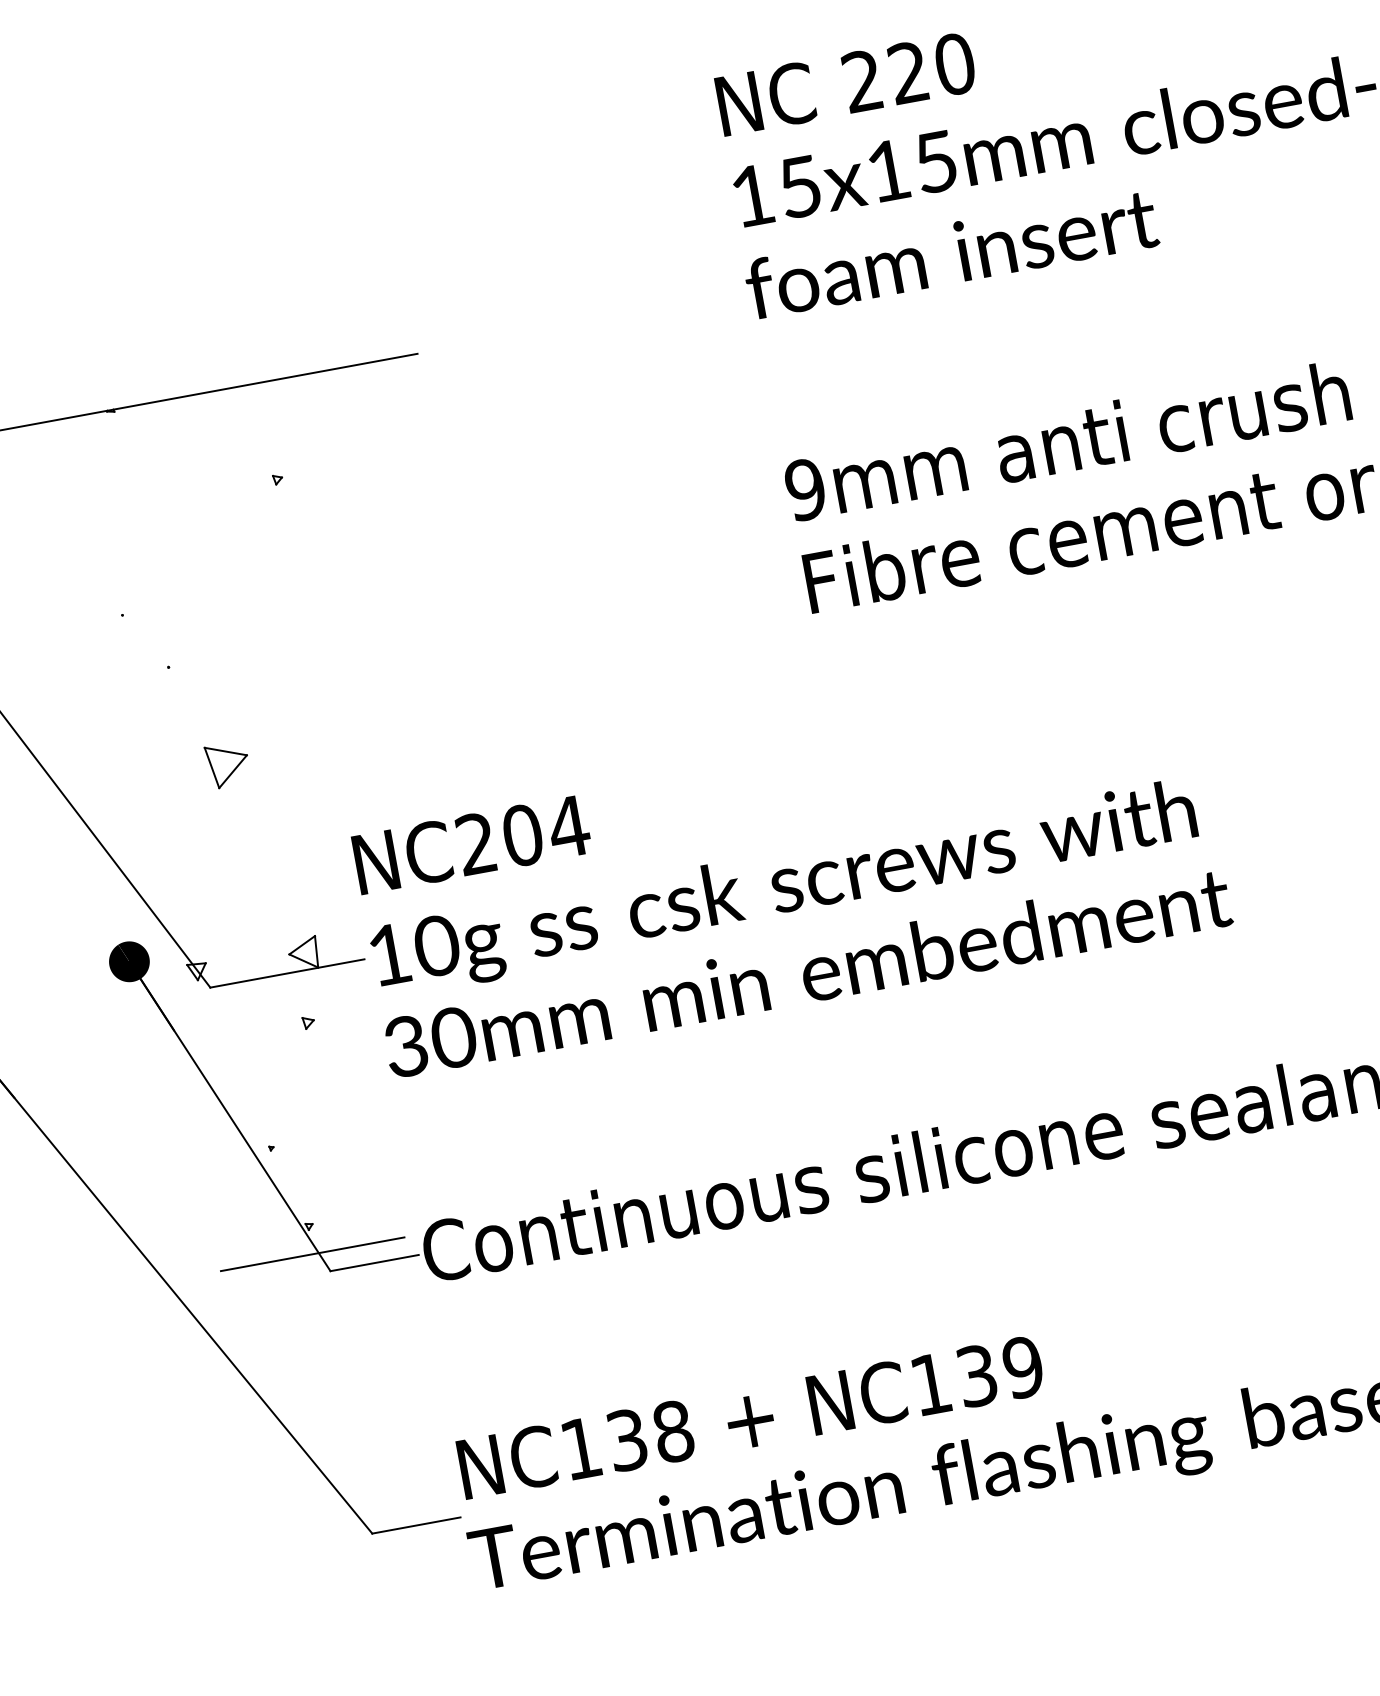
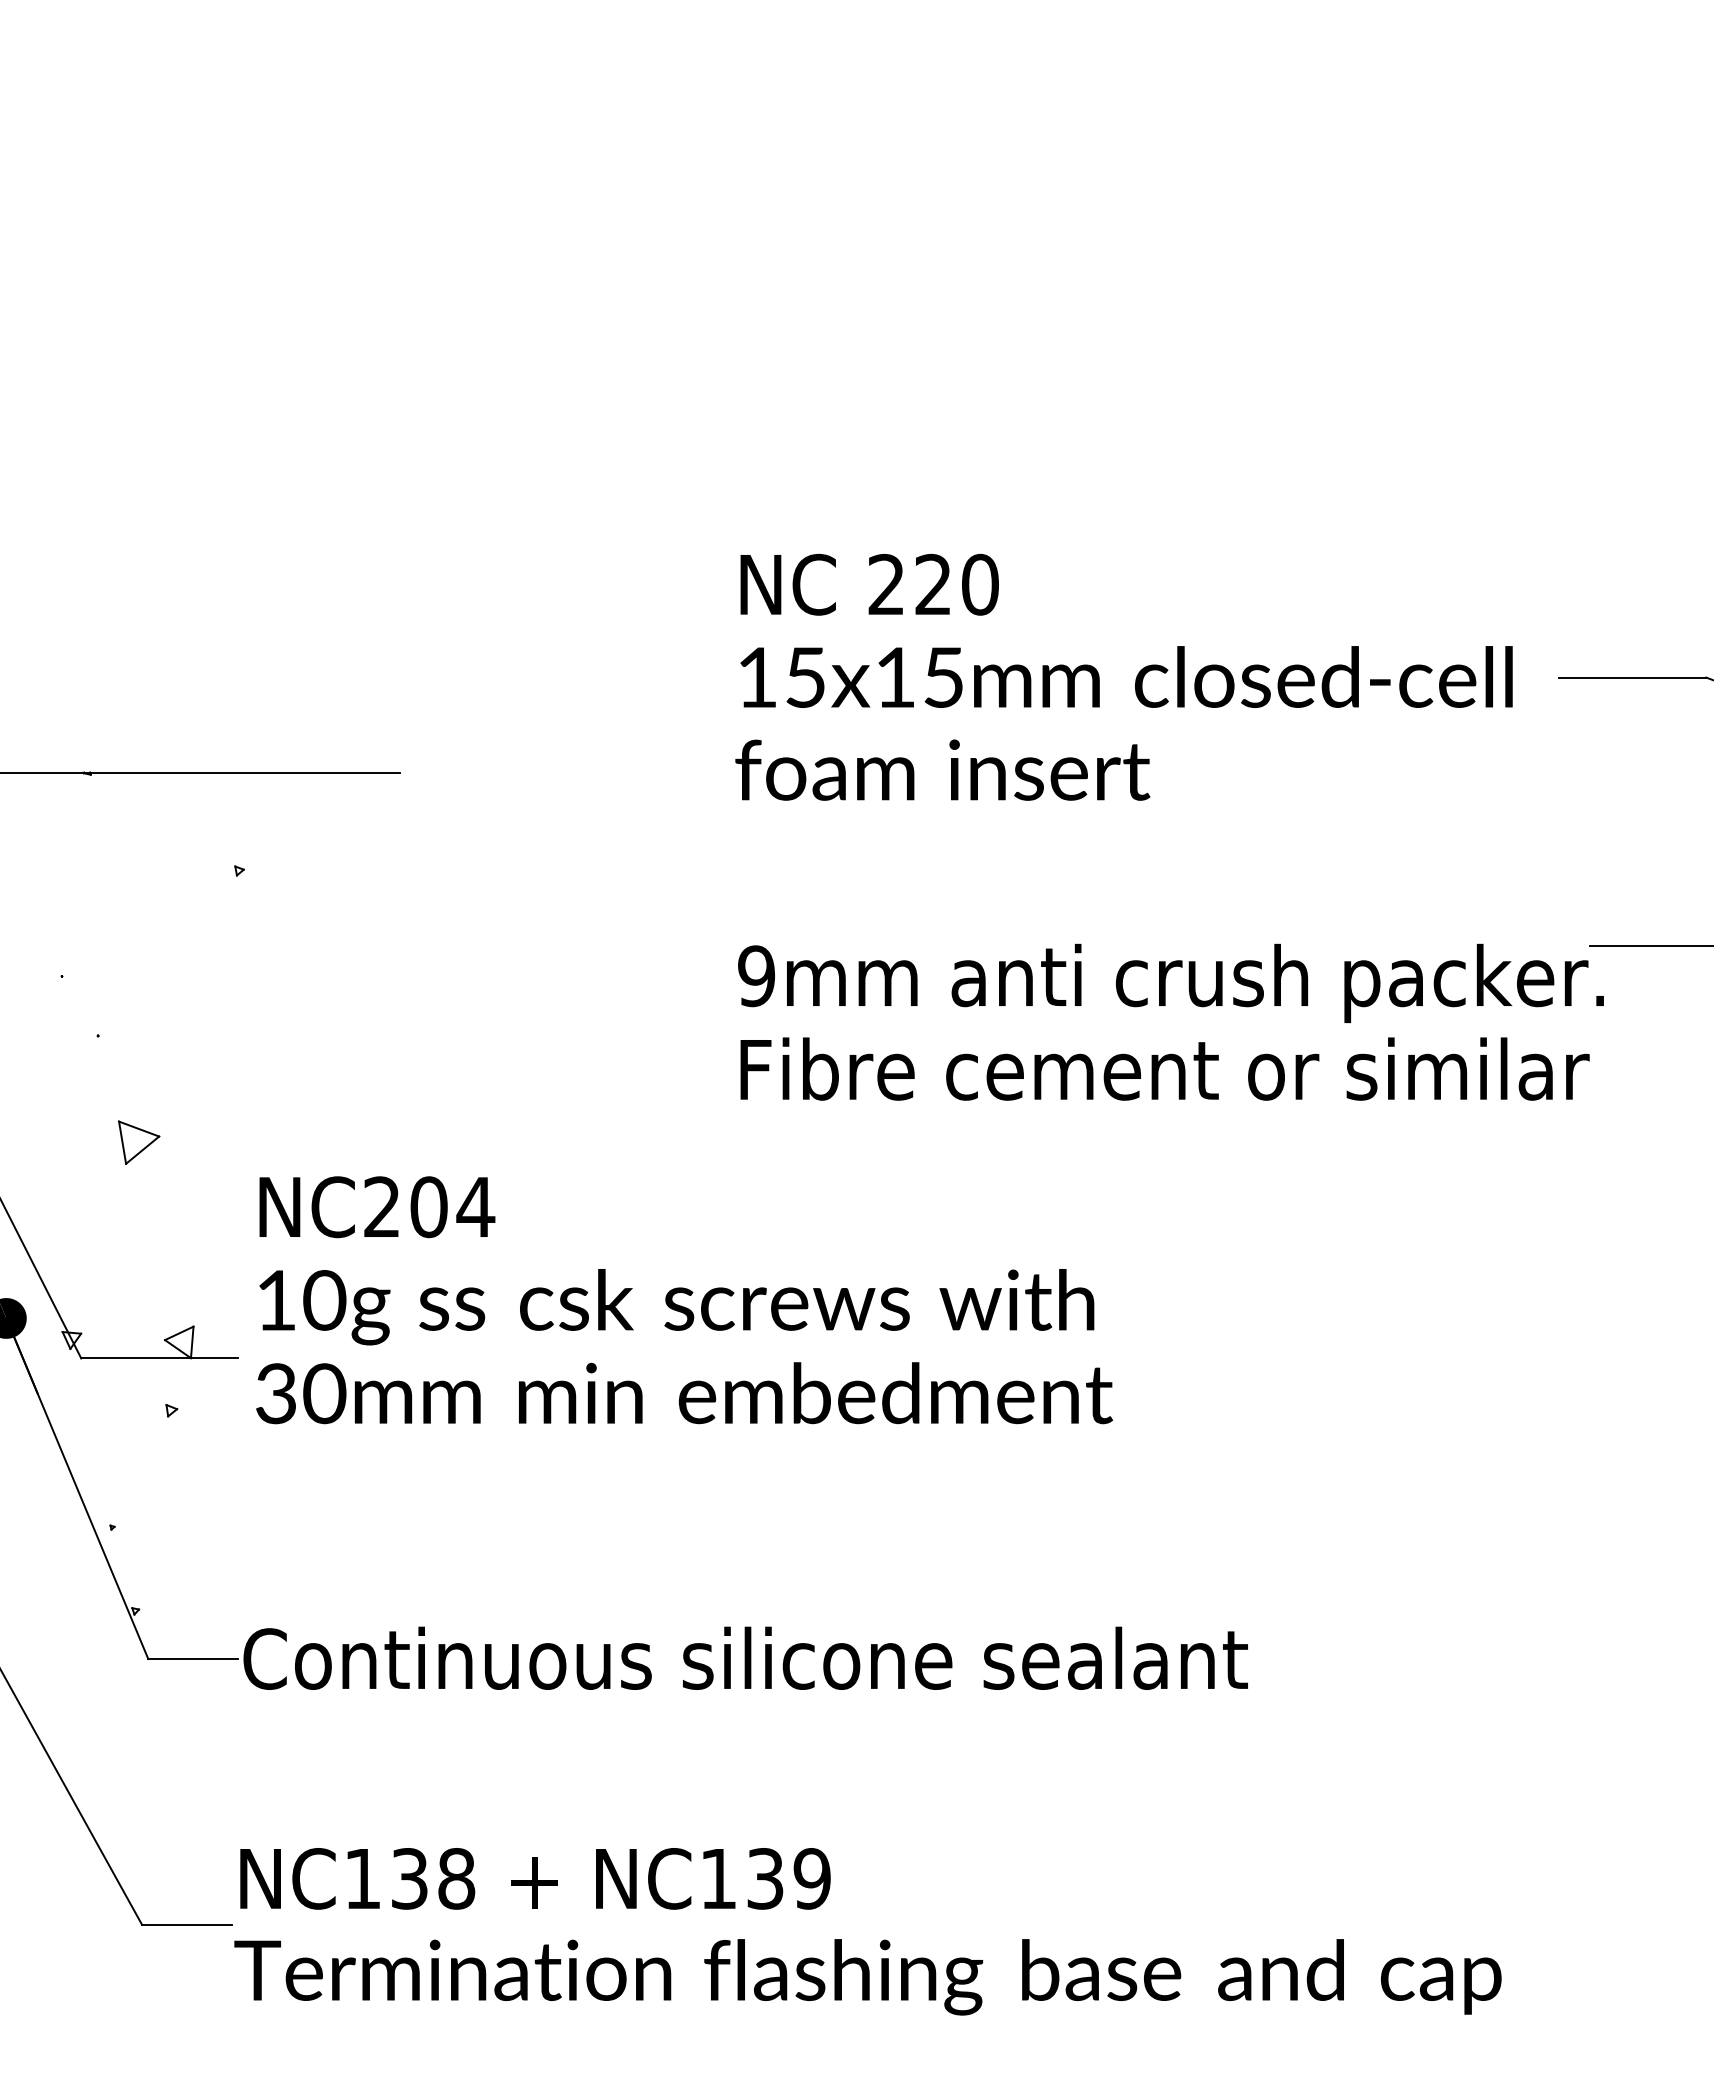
text: (790, 881) -> (684, 1300), moved
line: (312, 1254) -> (133, 1639), removed

